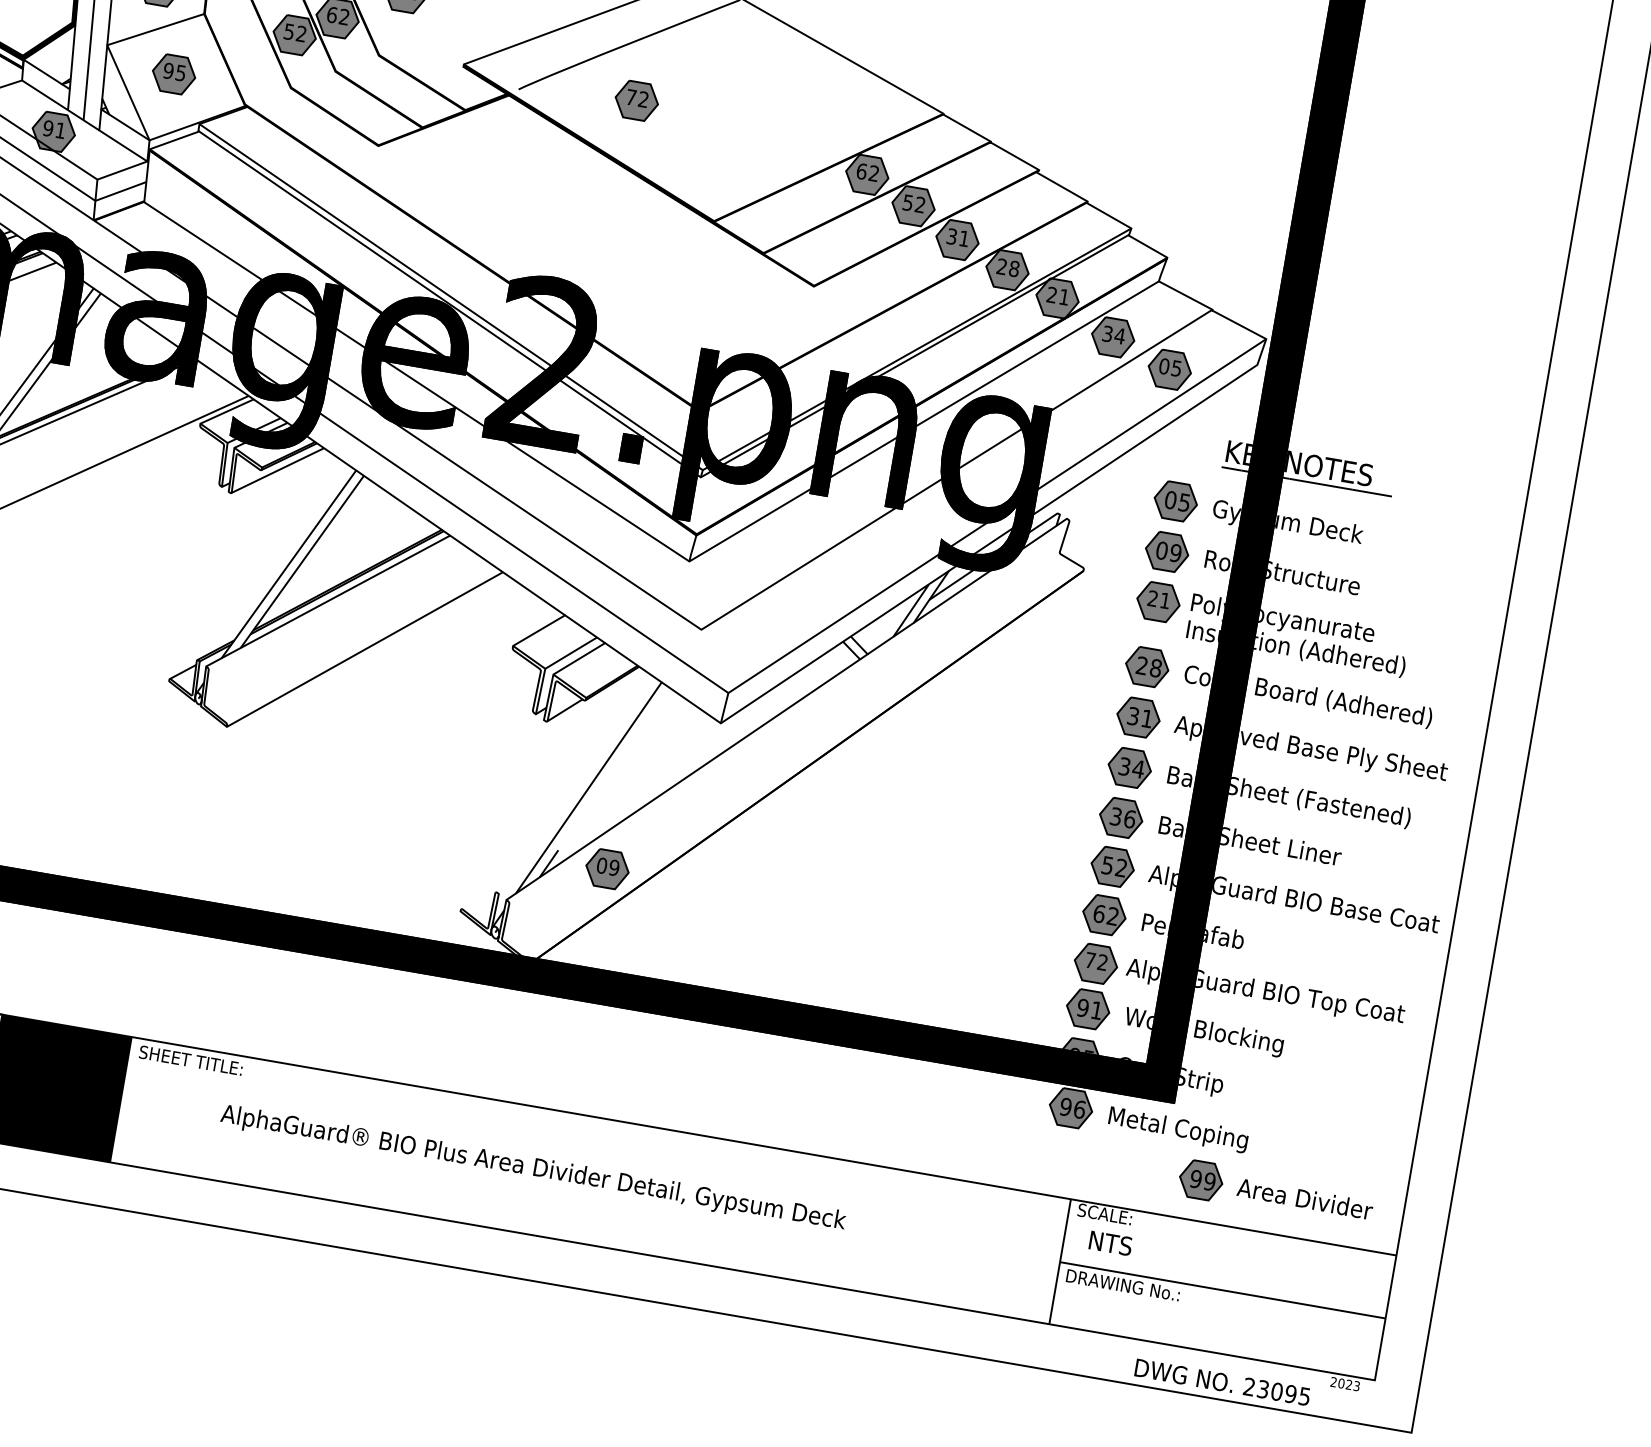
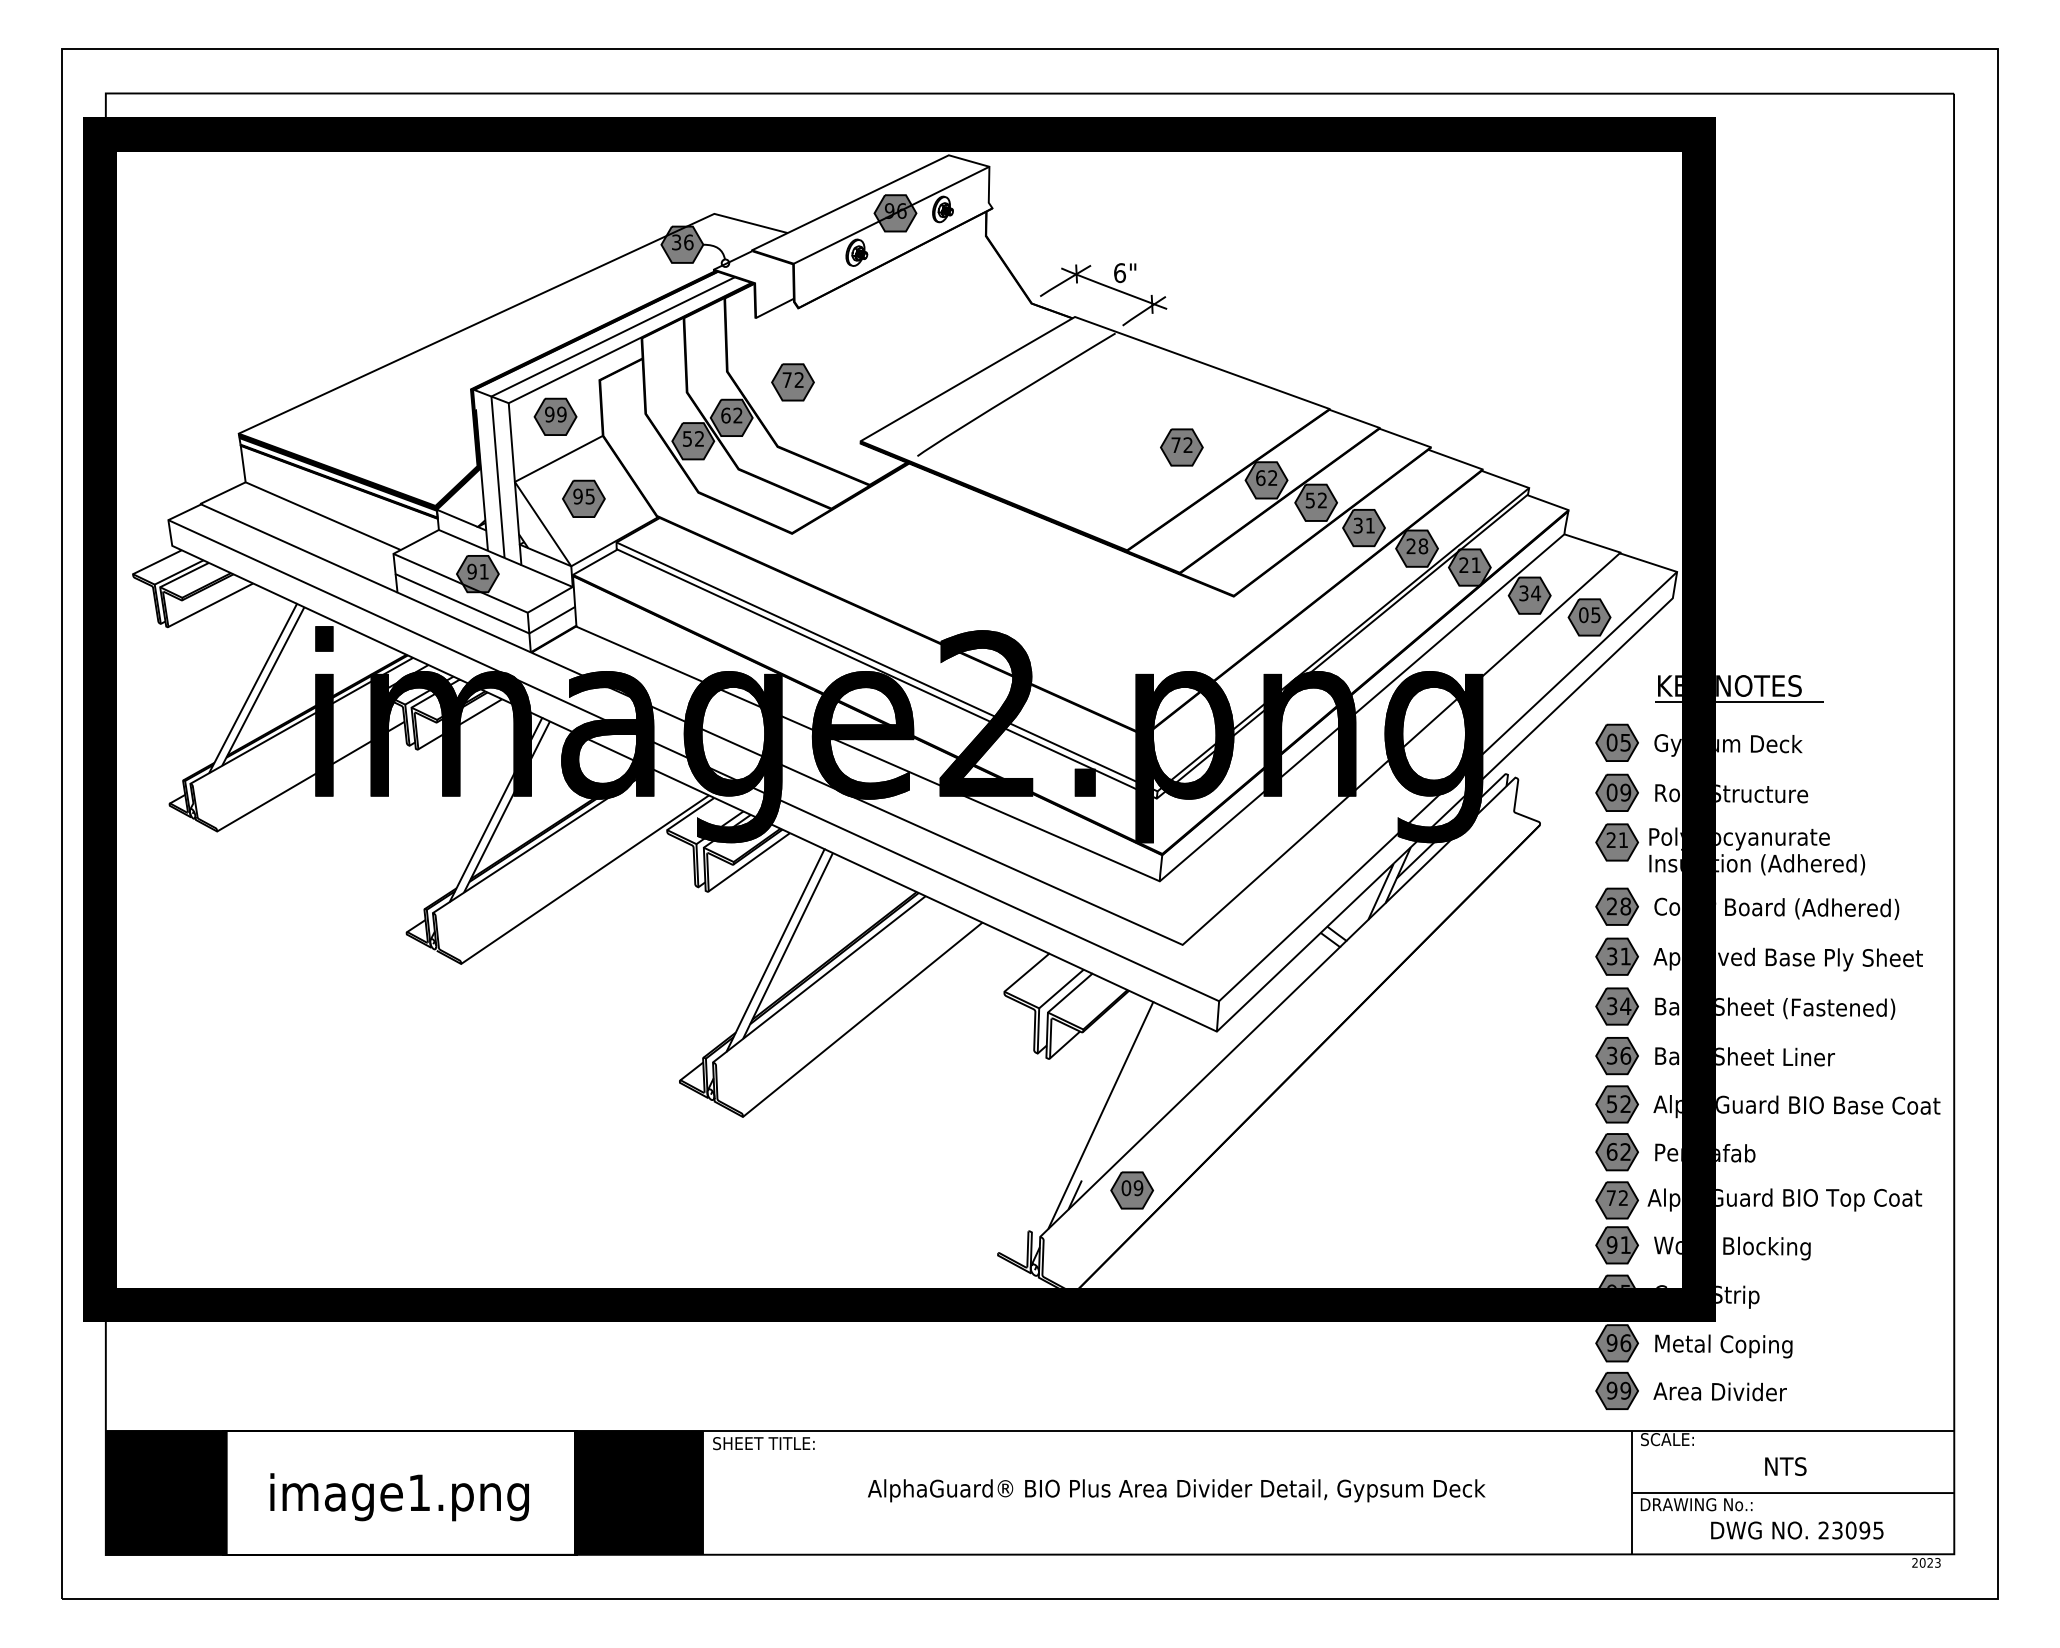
part: (636, 100) -> (1181, 447), moved
text: (533, 1168) -> (1176, 1490), moved
part: (1275, 1192) -> (1690, 1390), moved
text: (1110, 1243) -> (1785, 1466), moved
text: (1222, 1382) -> (1797, 1530), moved

